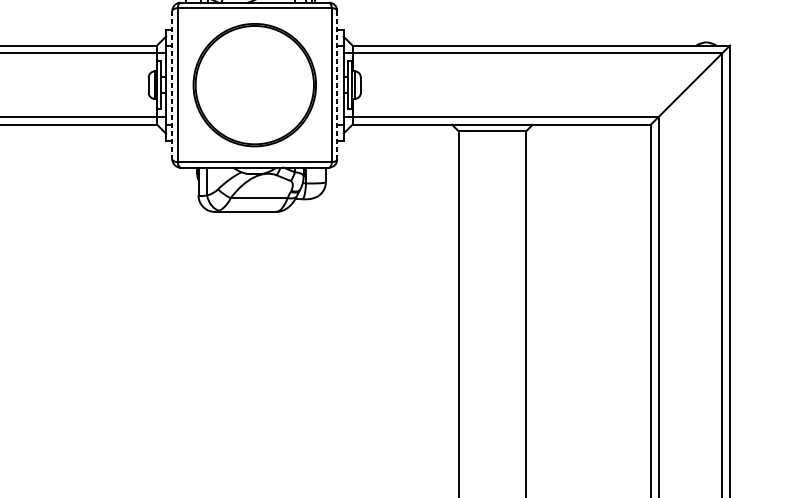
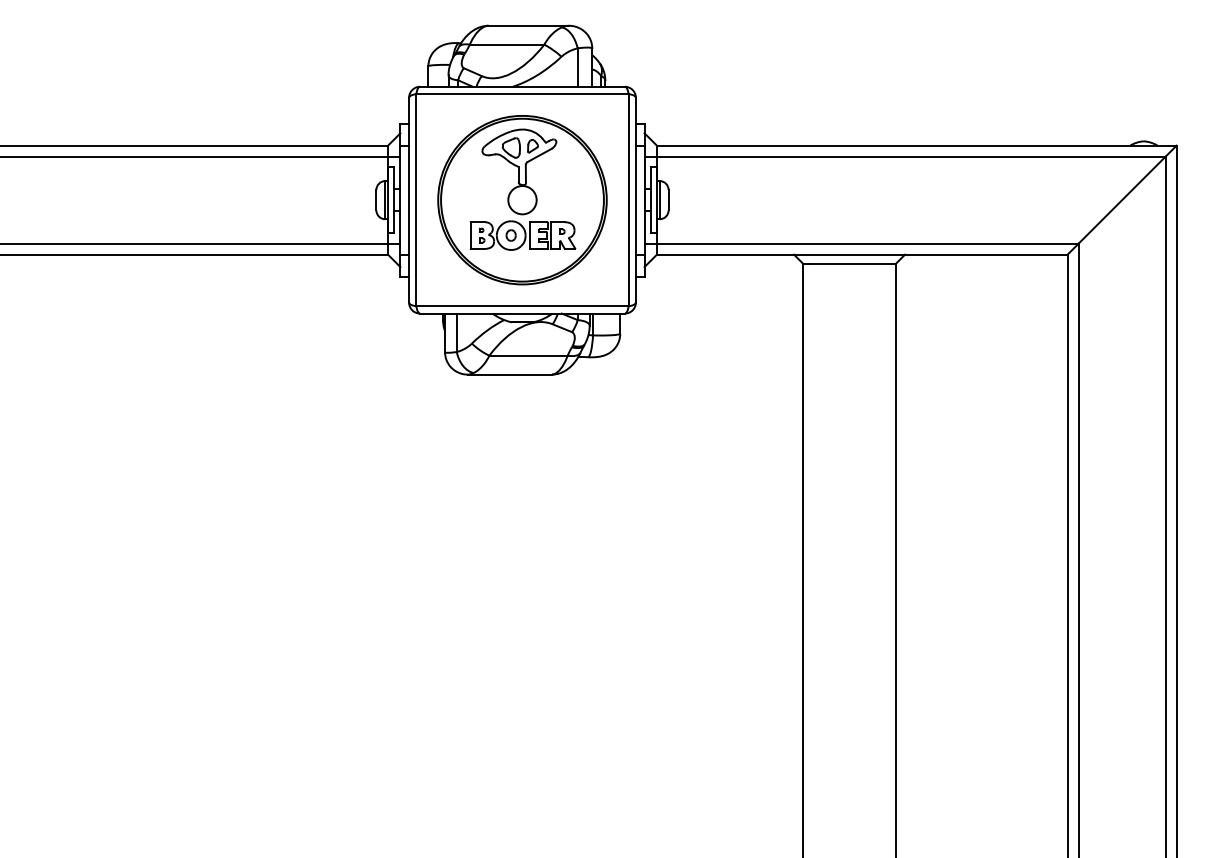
part: (254, 77) -> (522, 189), added
line: (172, 84) -> (409, 199), dashed -> solid
line: (336, 85) -> (635, 200), dashed -> solid

